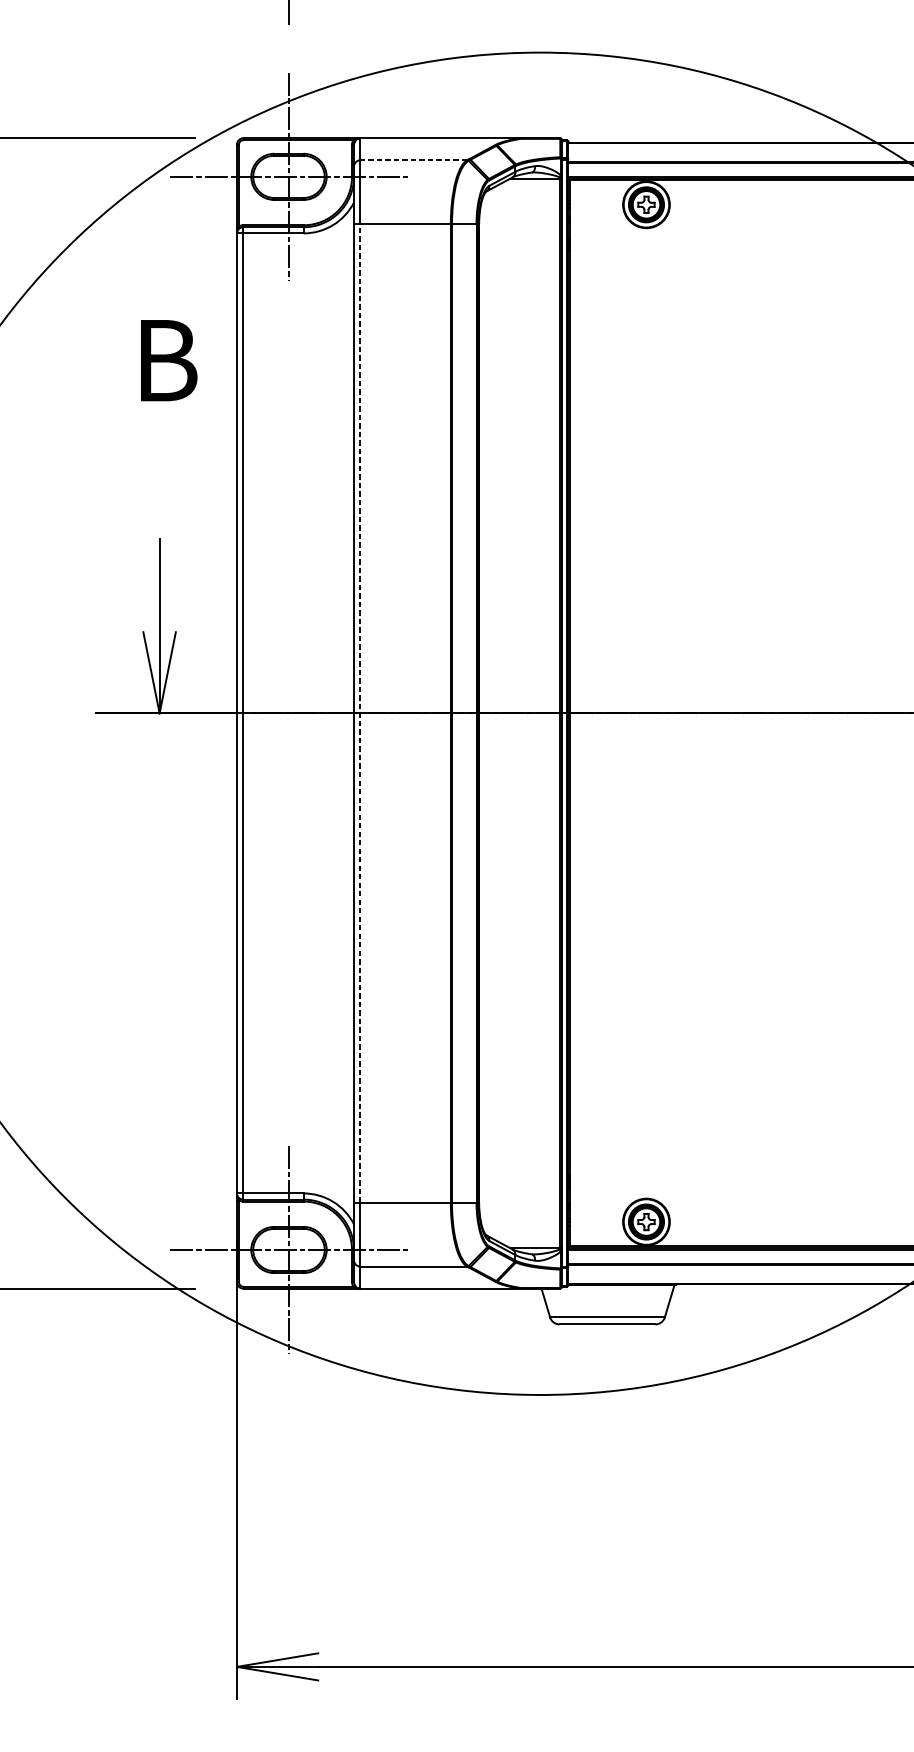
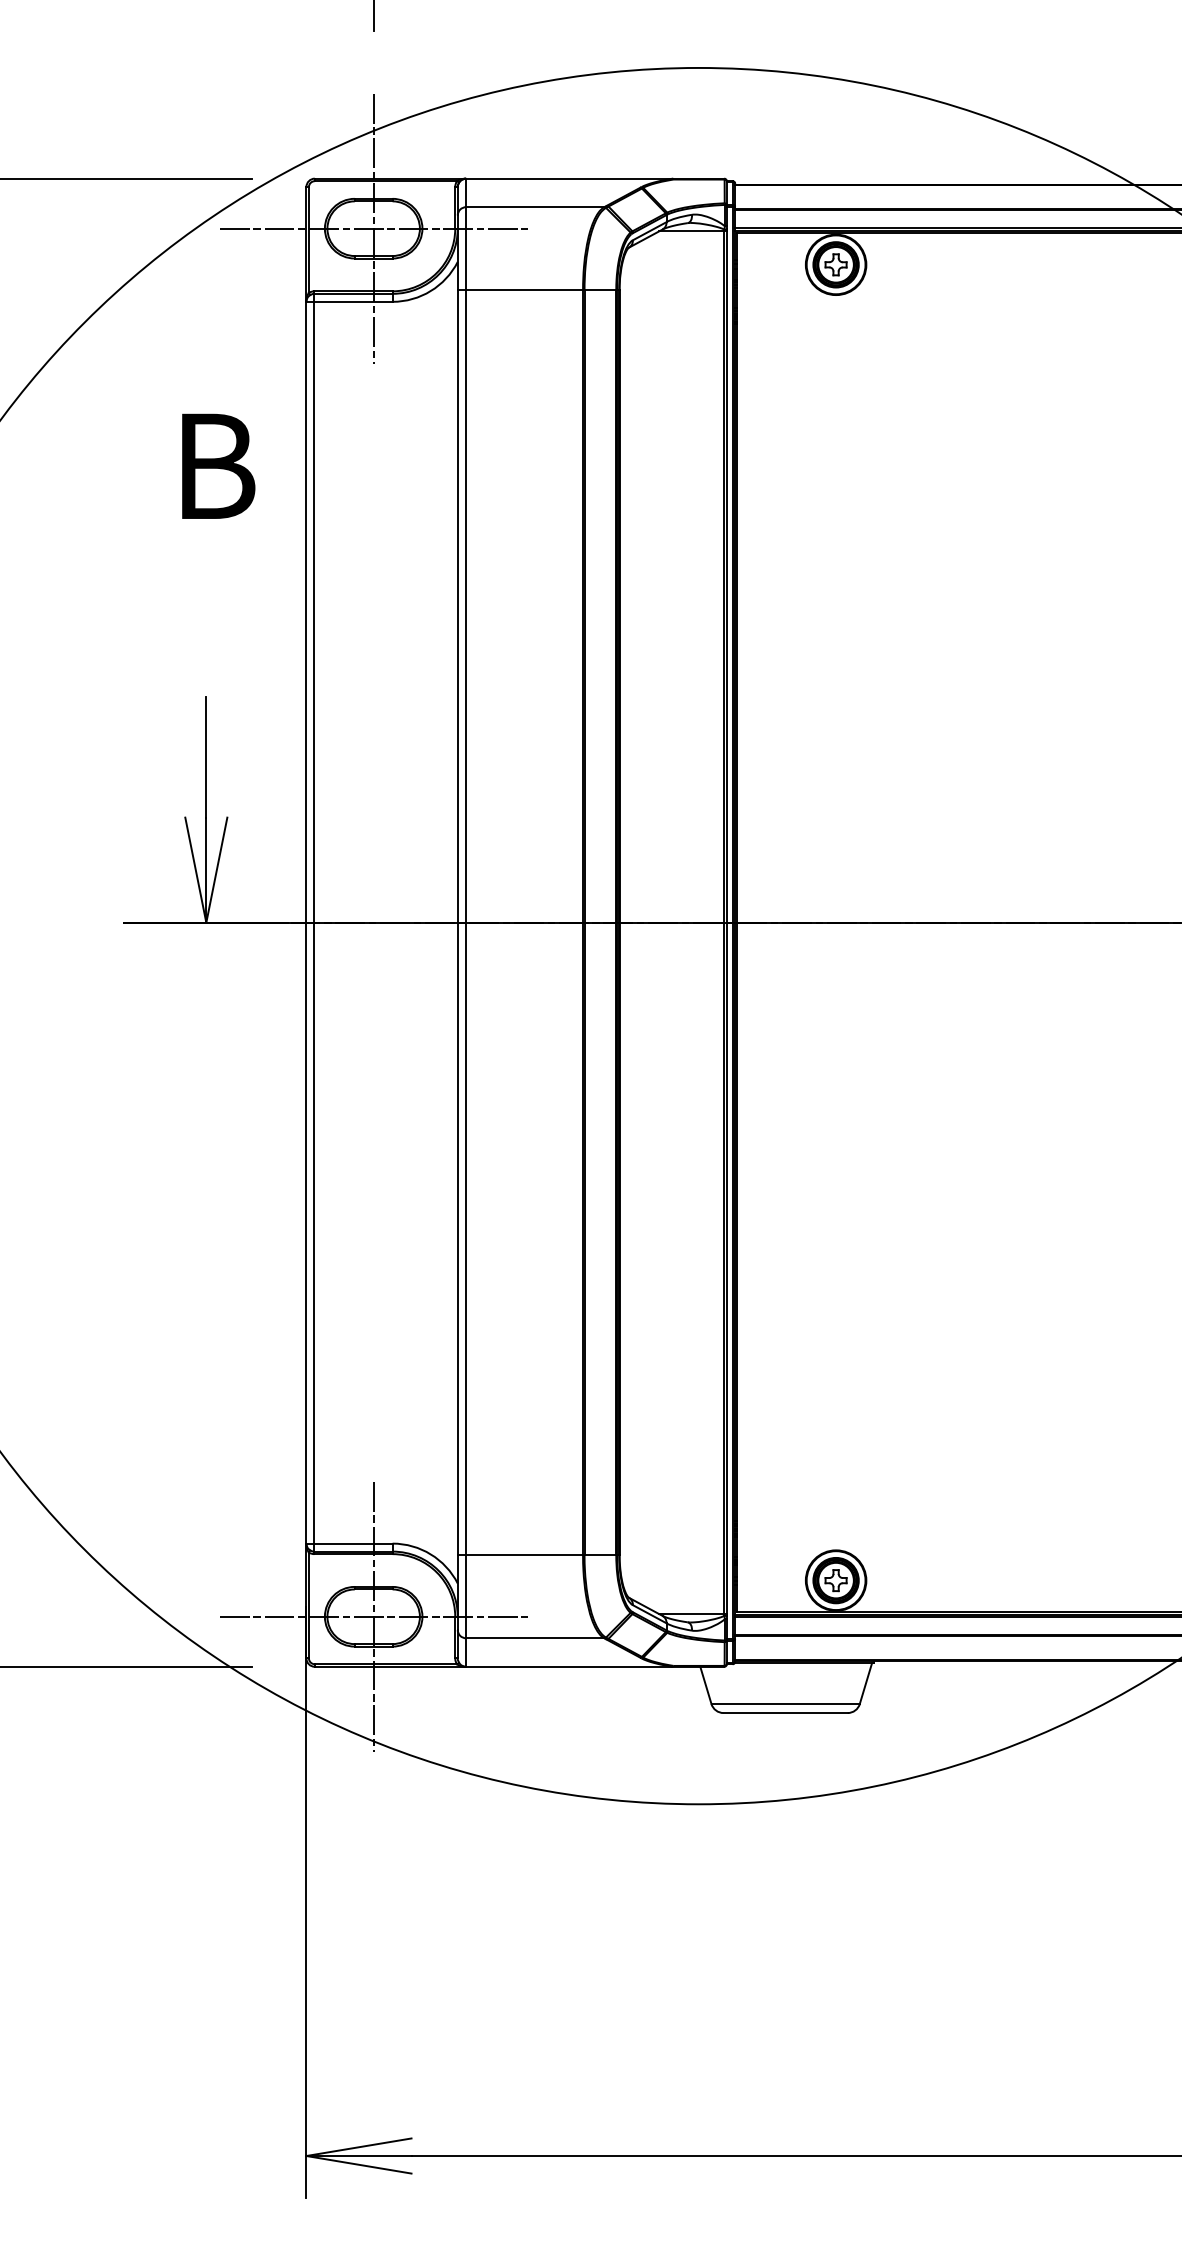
line: (413, 160) -> (534, 207), dashed -> solid
line: (360, 713) -> (466, 922), dashed -> solid

